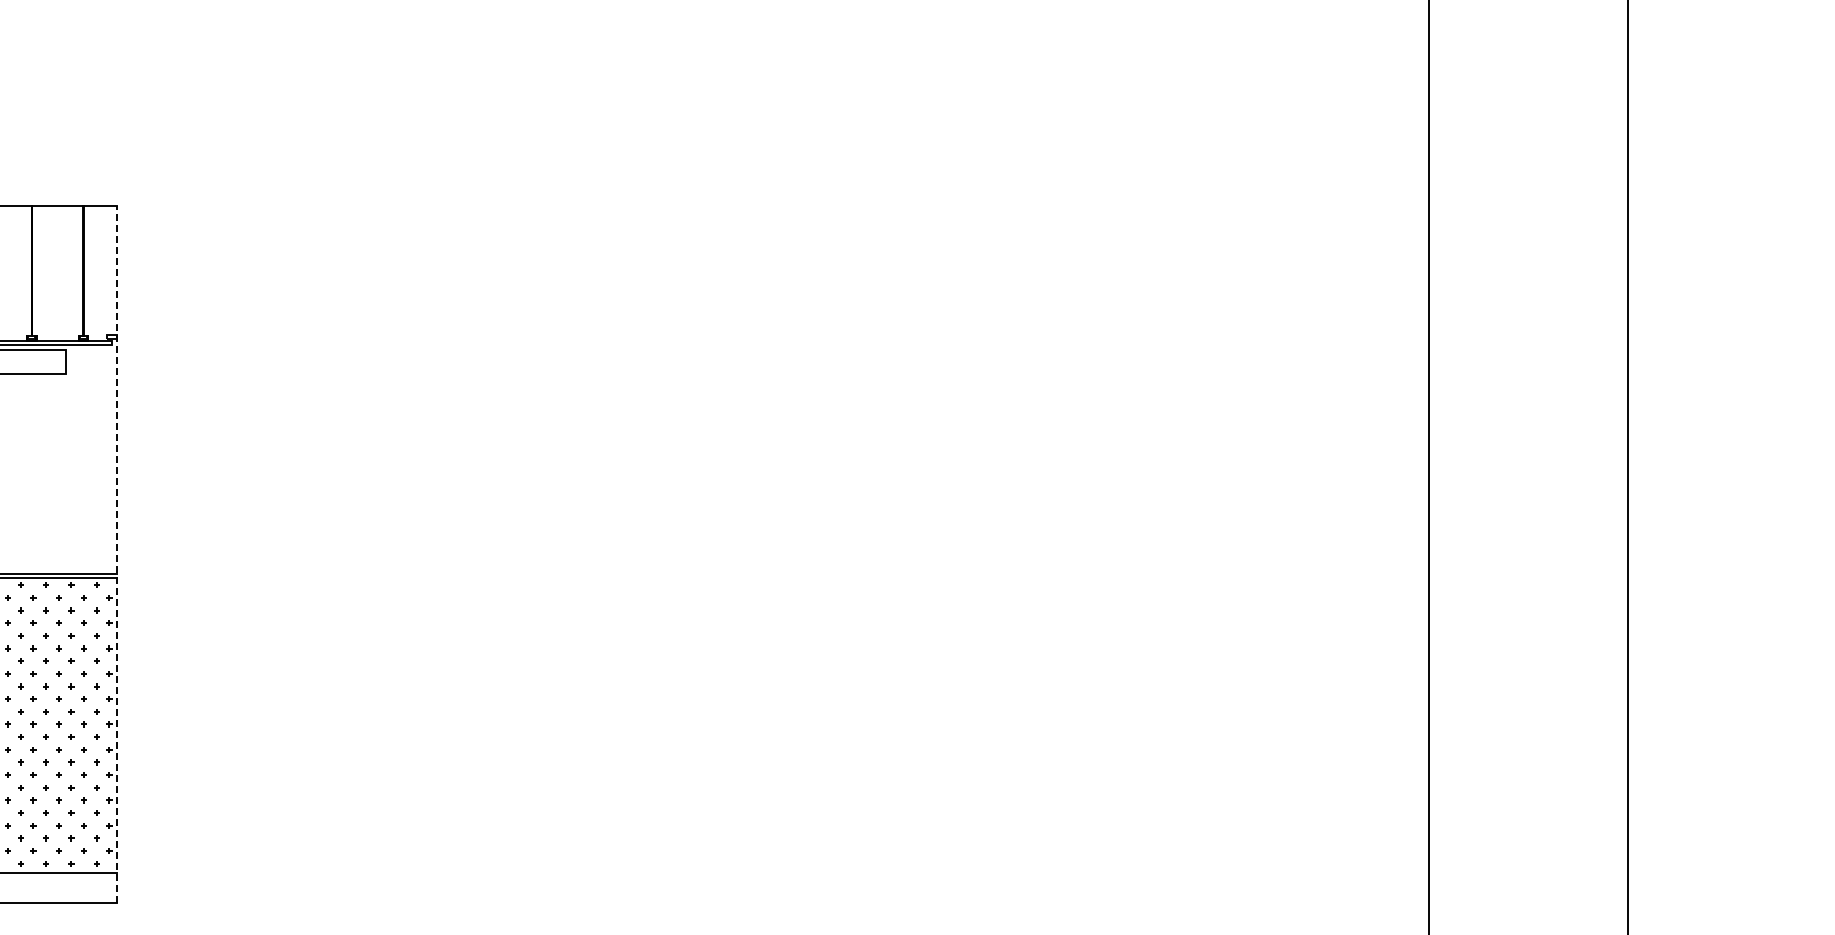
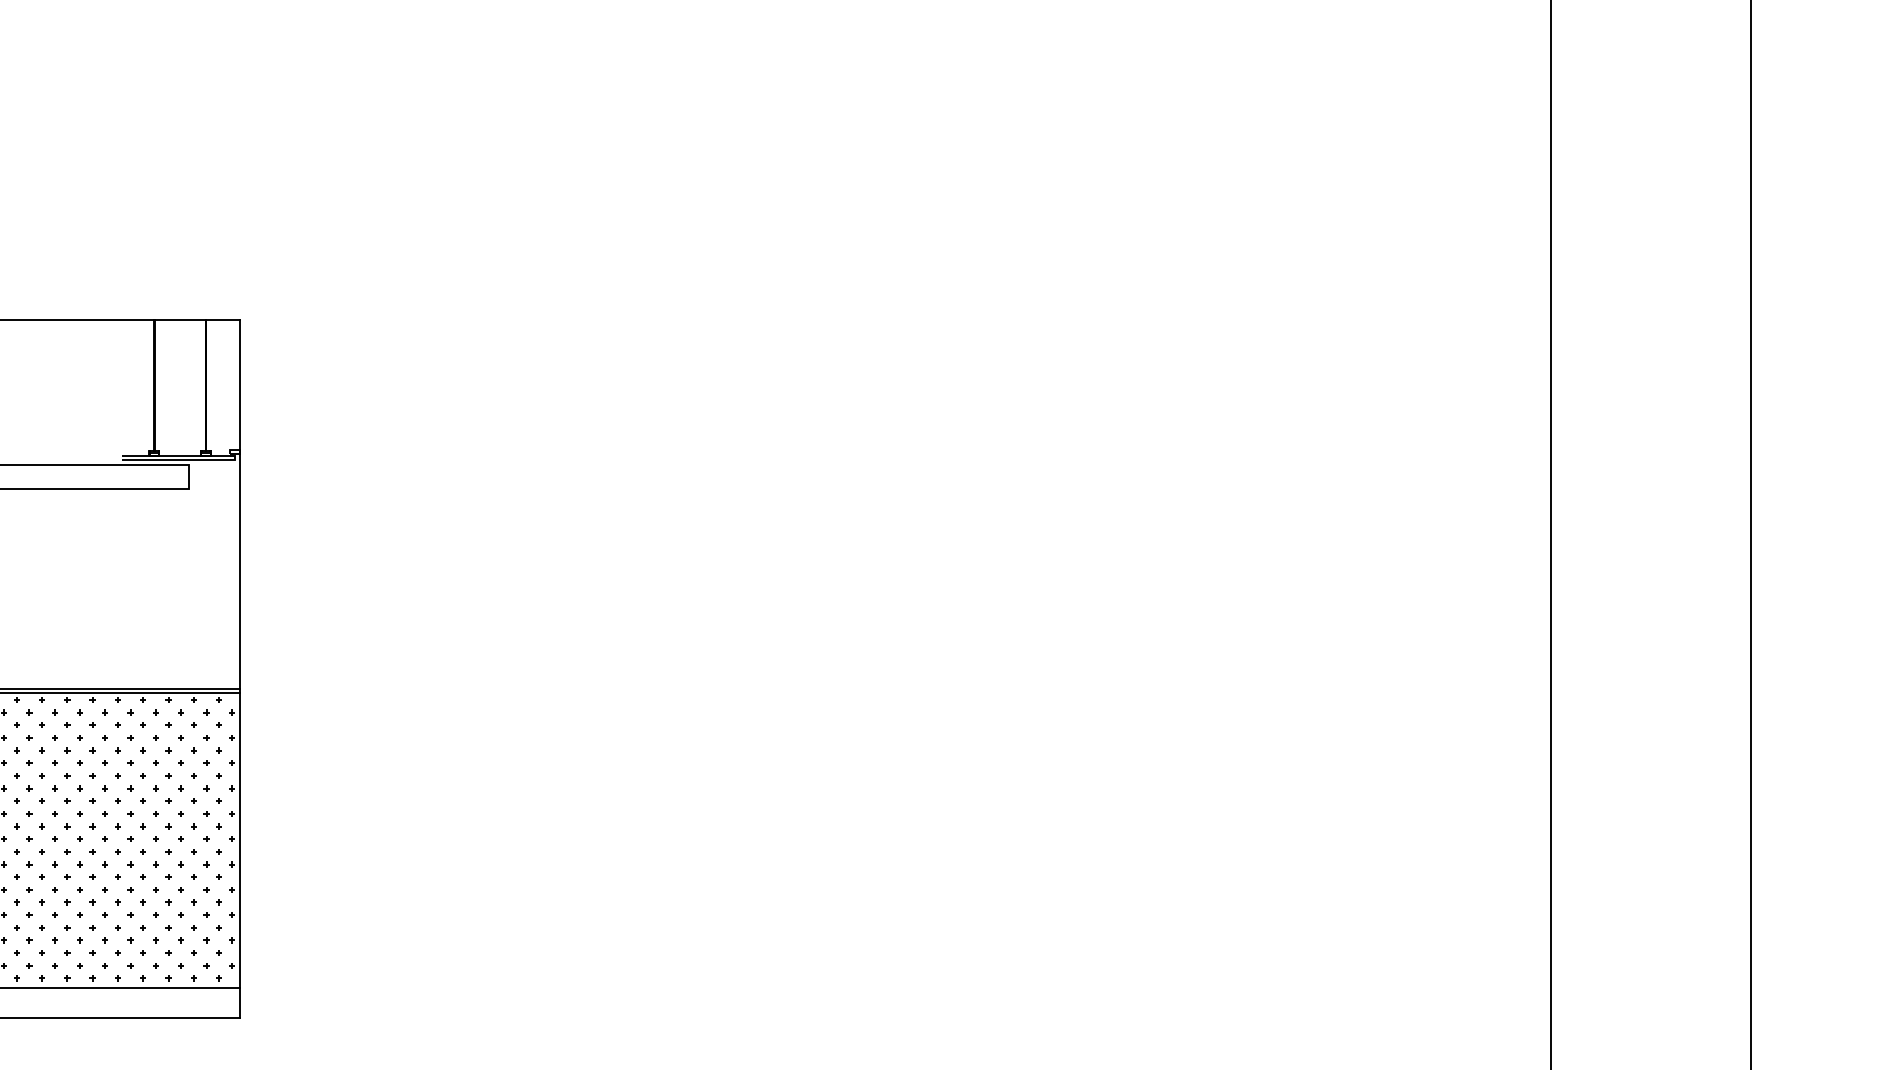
line: (117, 554) -> (239, 669), dashed -> solid

